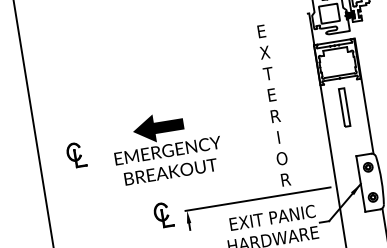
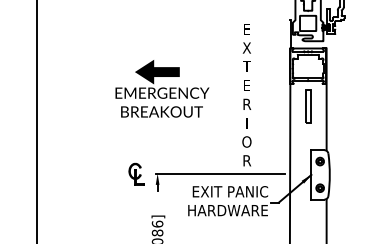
text: (167, 145) -> (162, 88), moved
part: (76, 154) -> (69, 109), removed

